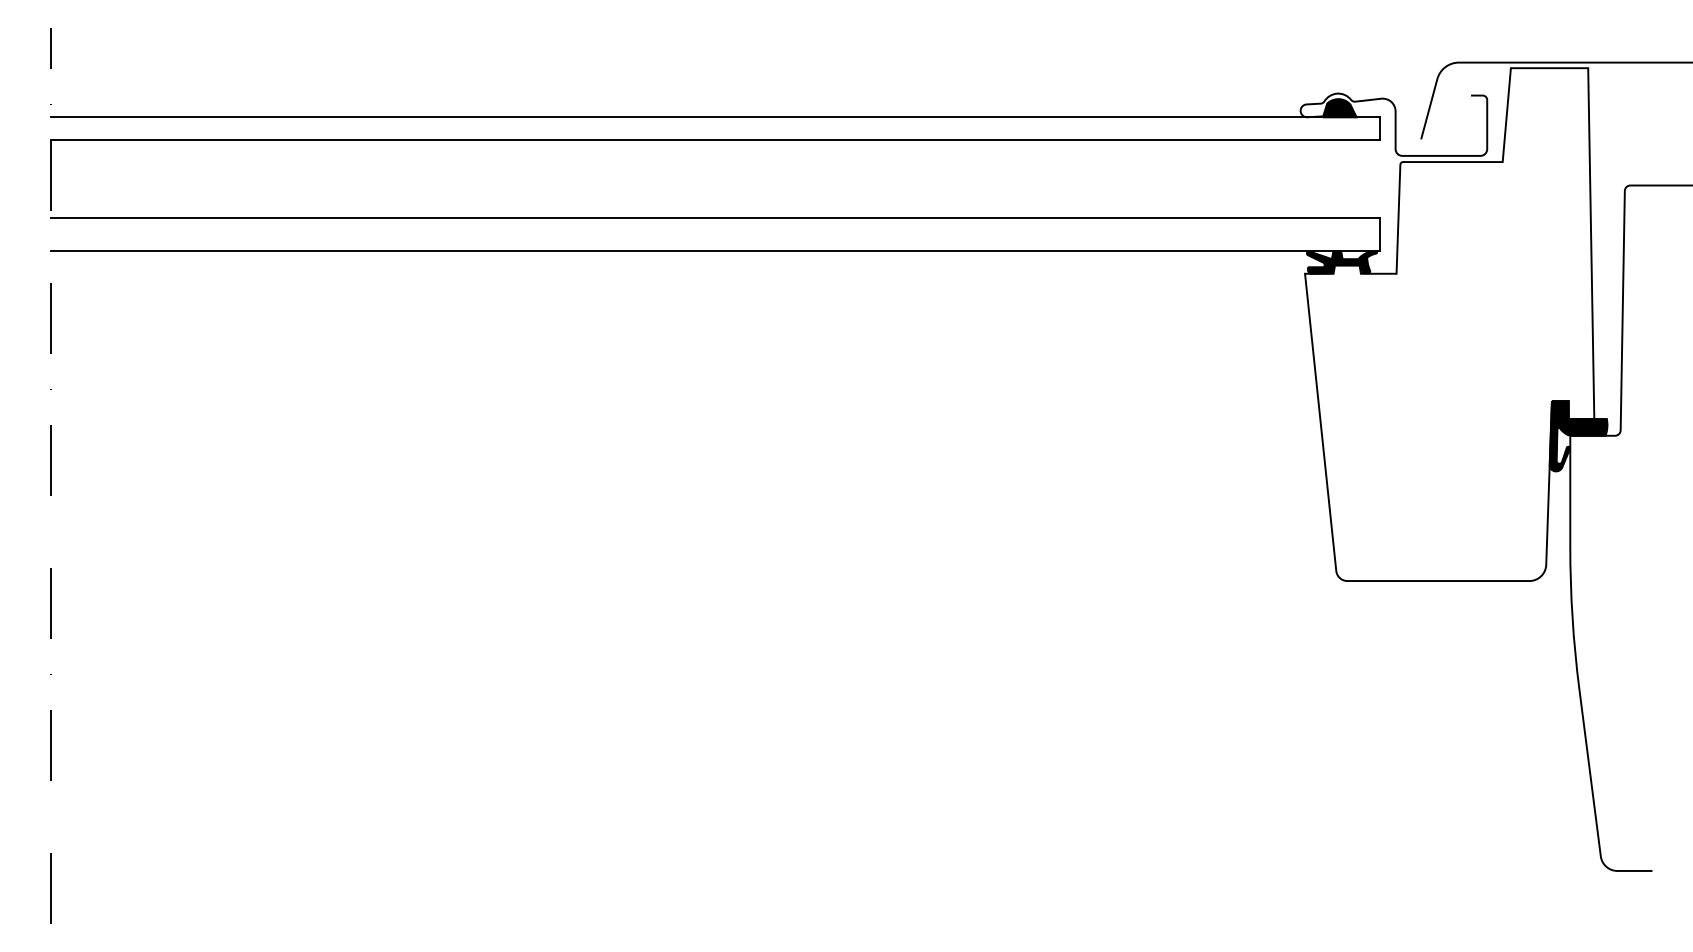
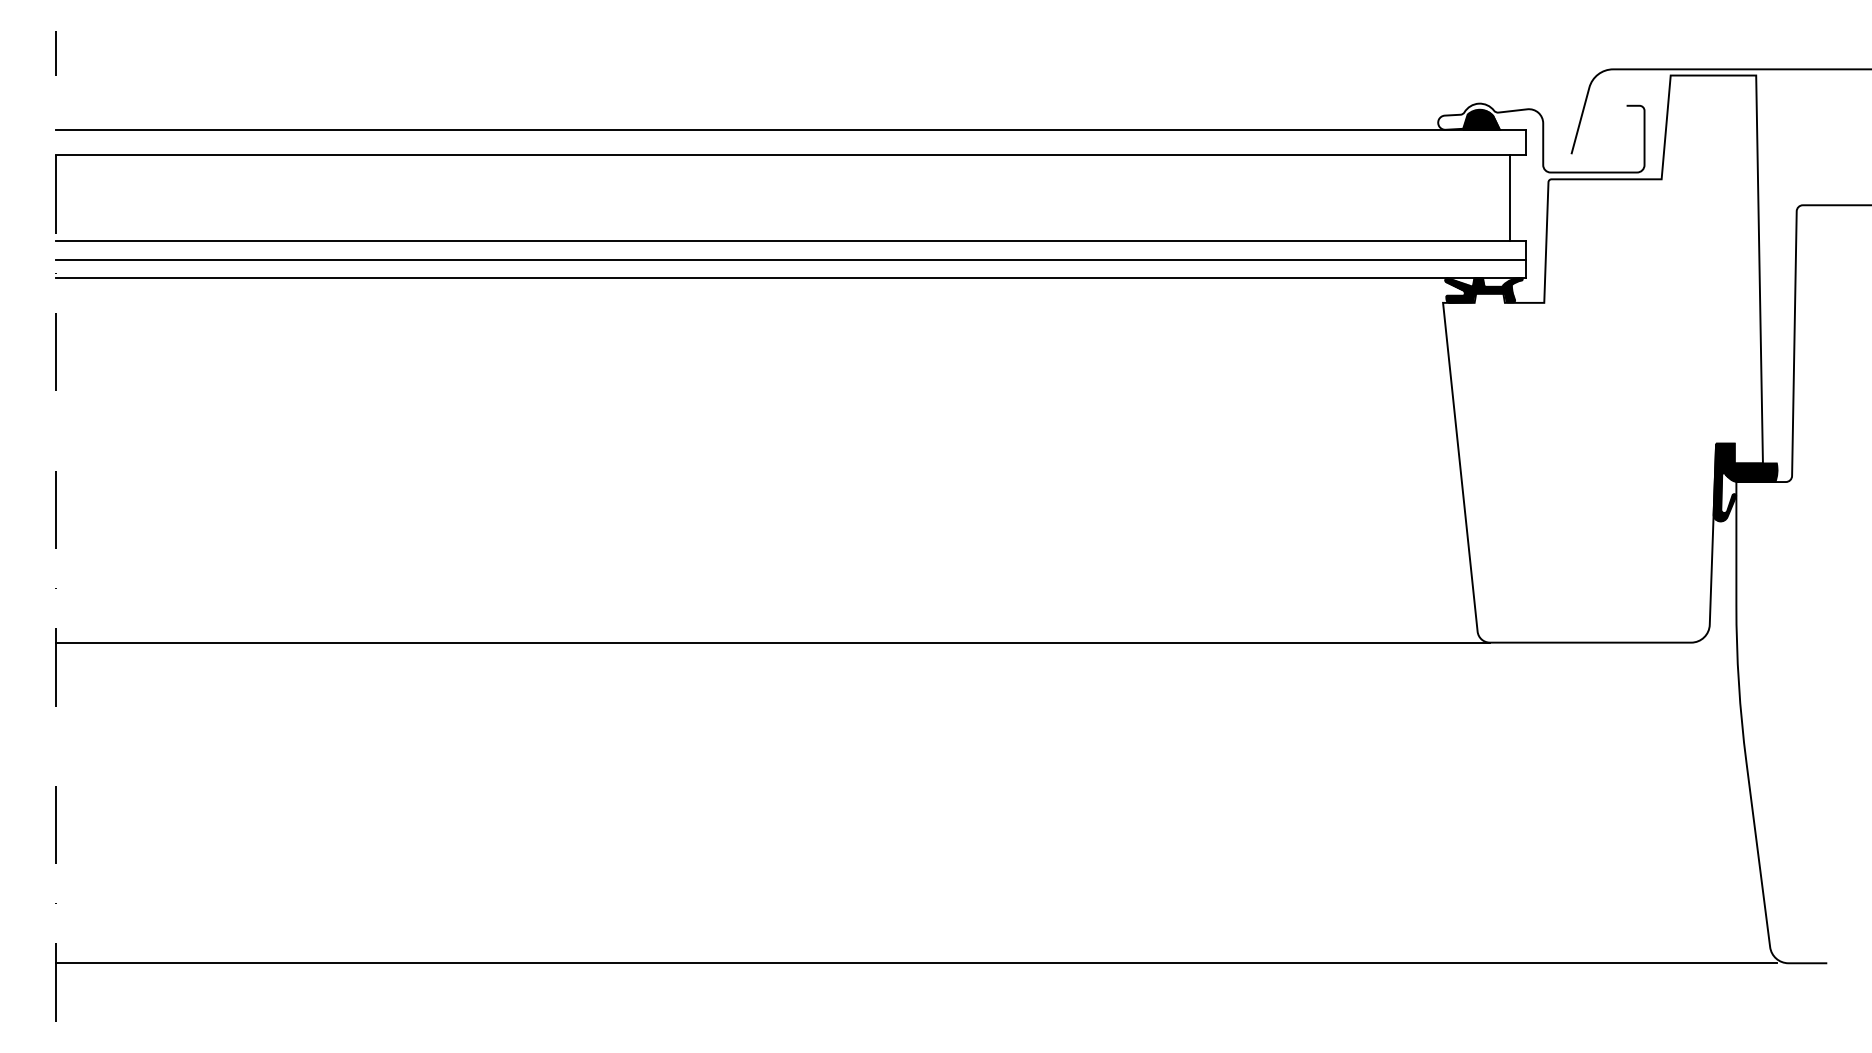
line: (1366, 178) -> (1510, 197), added
line: (715, 234) -> (791, 259), added
line: (698, 580) -> (772, 642), added
line: (828, 871) -> (916, 963), added

